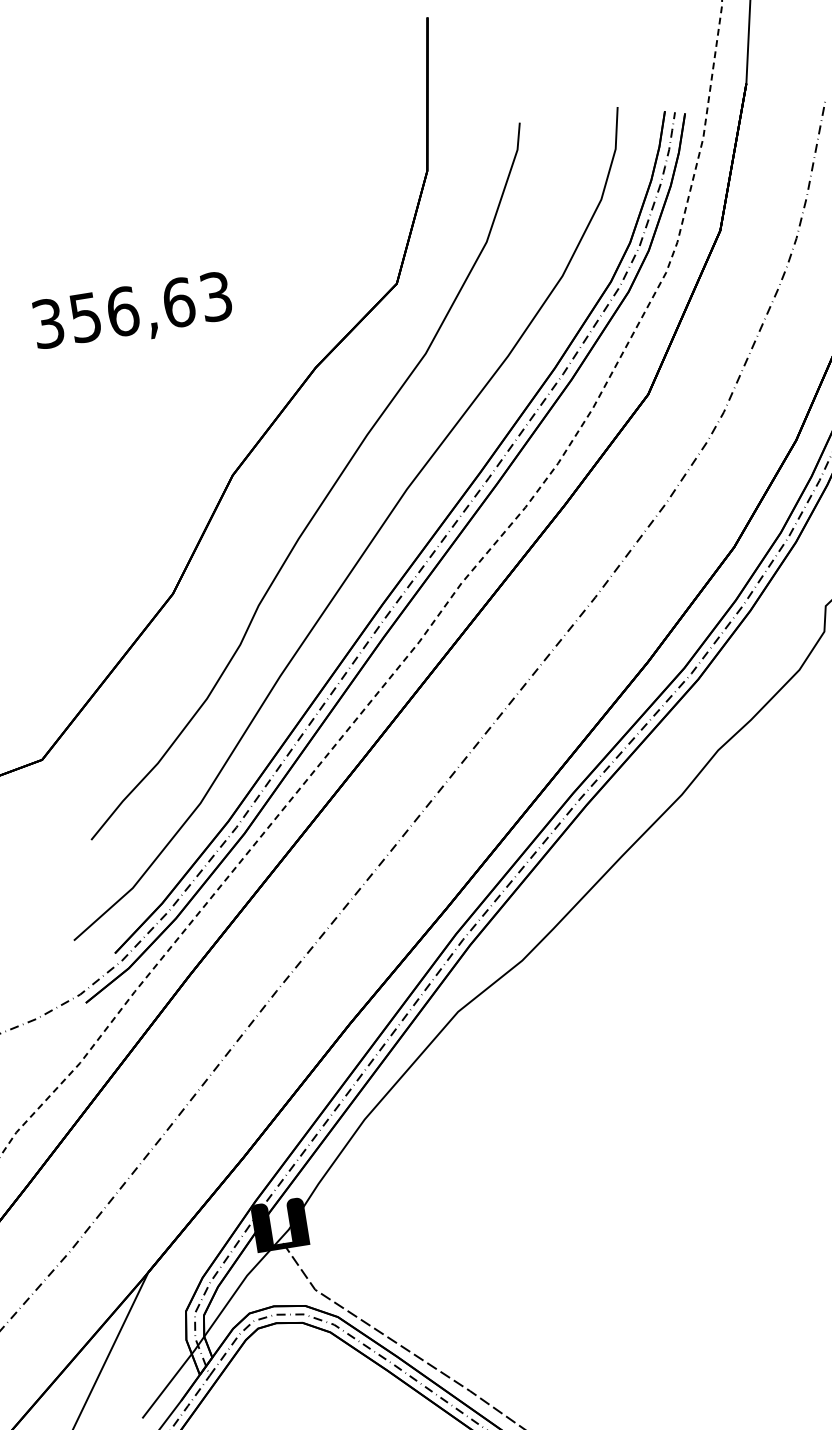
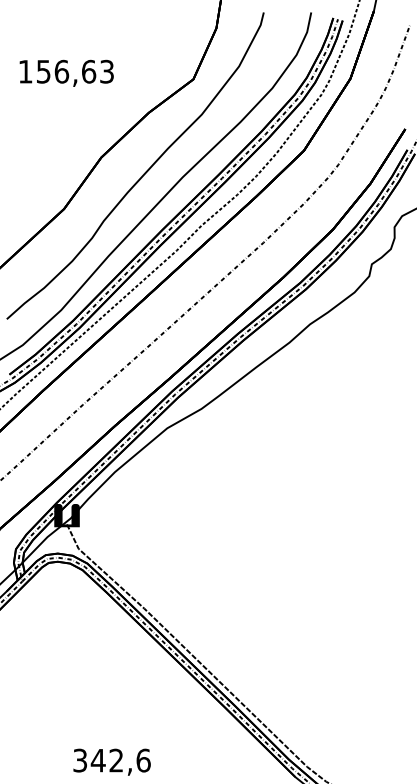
text: (47, 323) -> (25, 71), 356,63 -> 156,63

